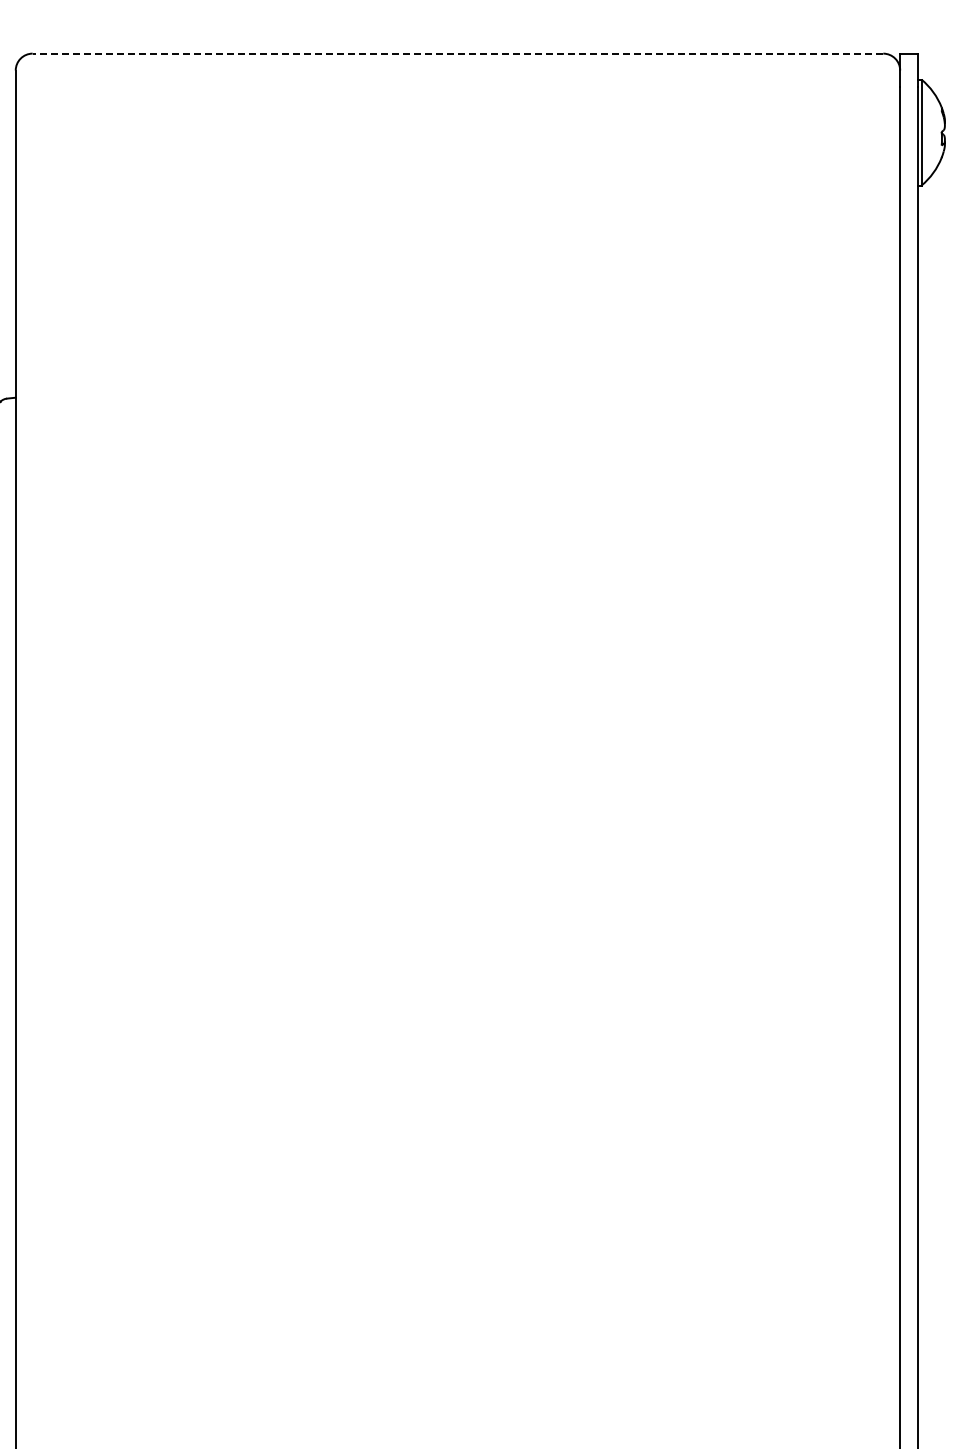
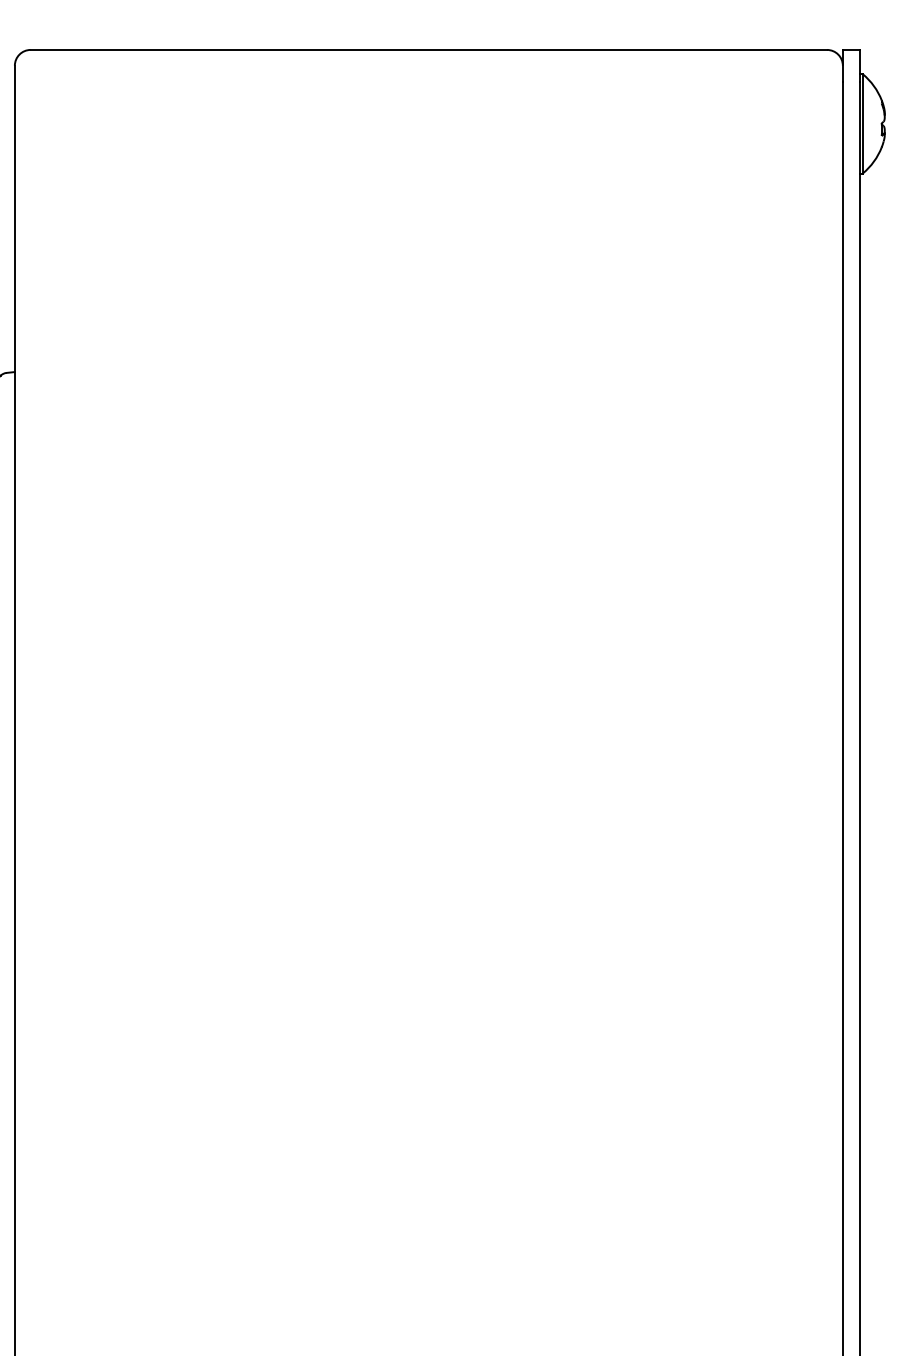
line: (457, 53) -> (428, 49), dashed -> solid

